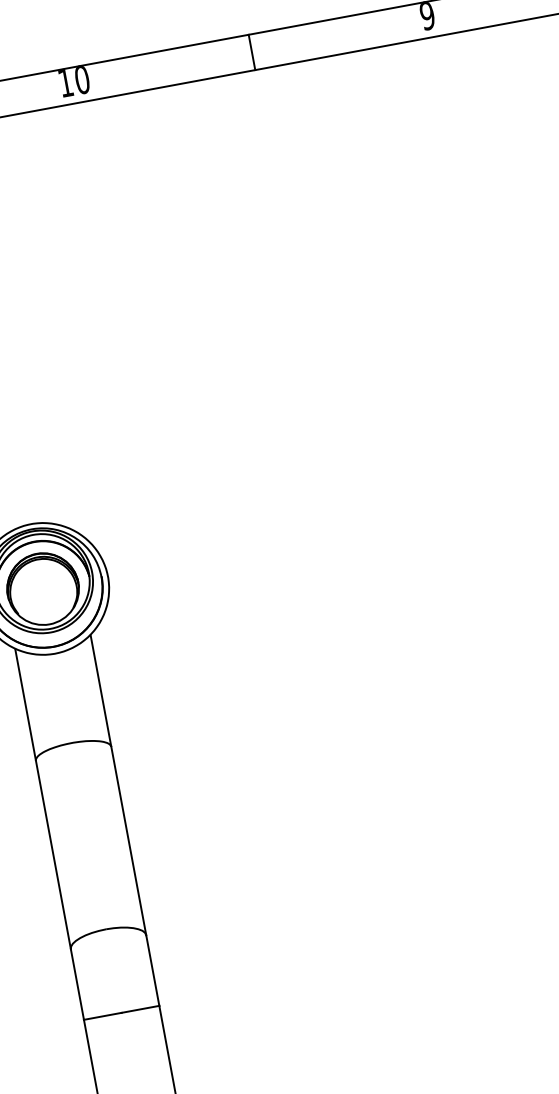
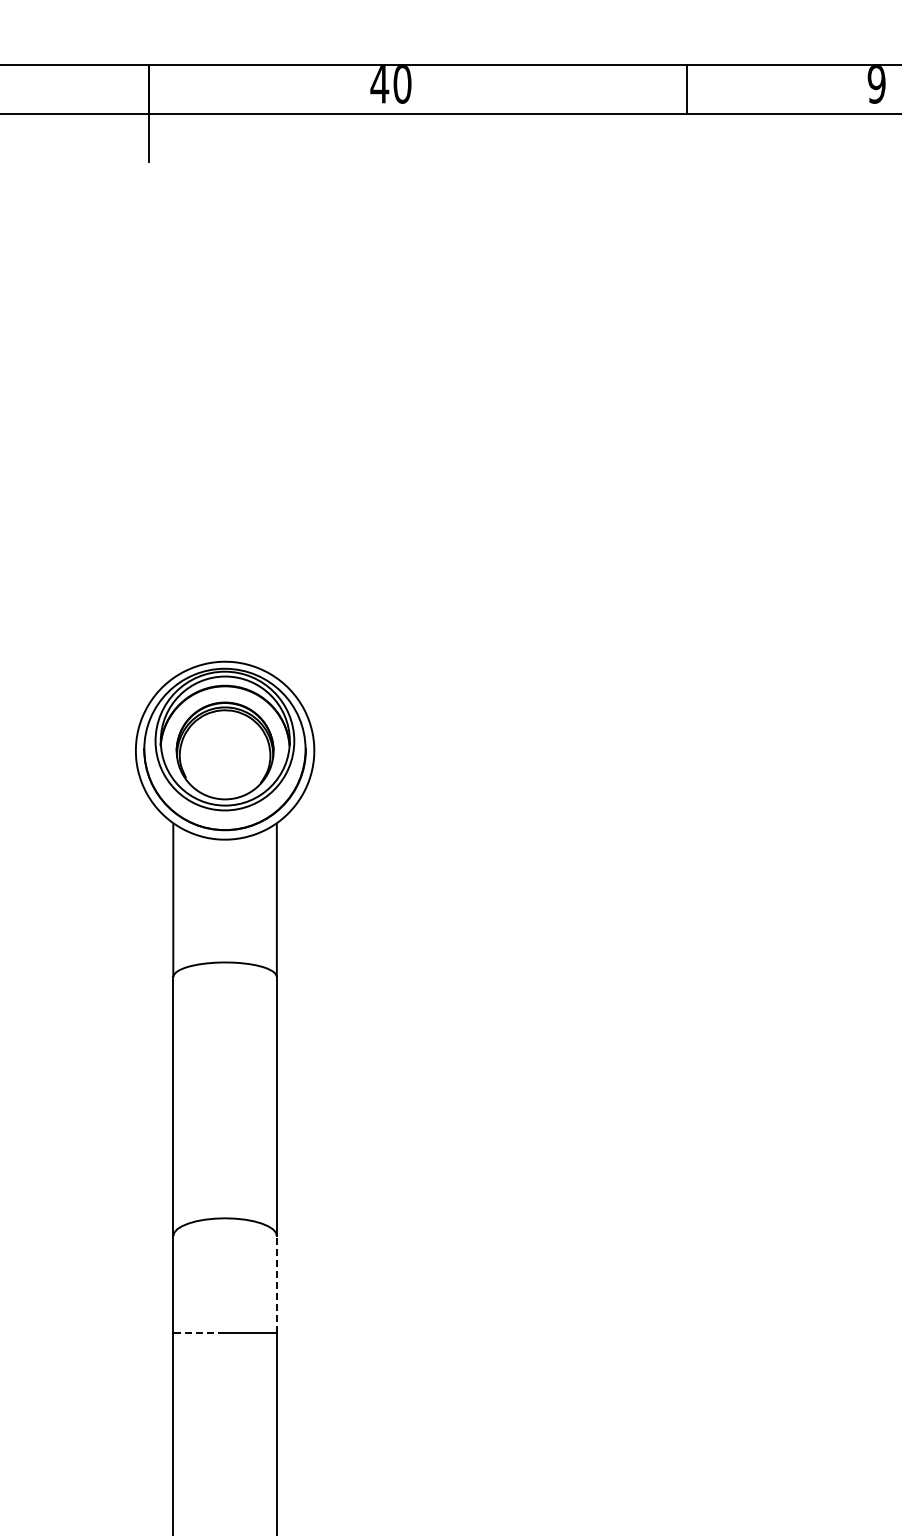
line: (251, 52) -> (686, 89), moved
text: (65, 83) -> (379, 84), 10 -> 40
line: (152, 970) -> (276, 1284), solid -> dashed
line: (103, 1016) -> (199, 1333), solid -> dashed

